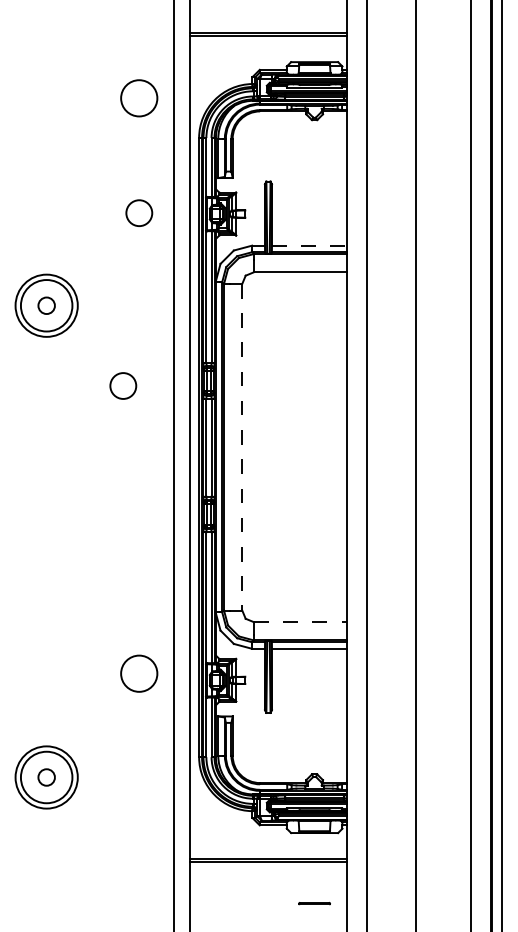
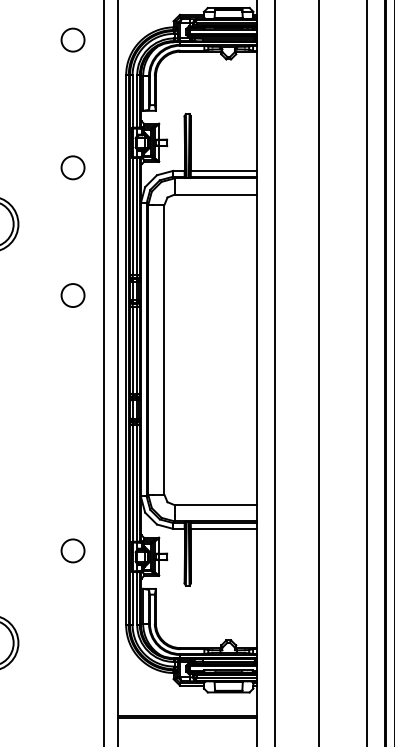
circle: (139, 98) -> (73, 40), size x0.71
circle: (139, 212) -> (73, 167), moved
line: (309, 245) -> (224, 170), dashed -> solid
circle: (123, 385) -> (73, 295), moved
line: (242, 447) -> (164, 350), dashed -> solid
line: (300, 622) -> (216, 505), dashed -> solid
circle: (139, 673) -> (73, 550), size x0.71

